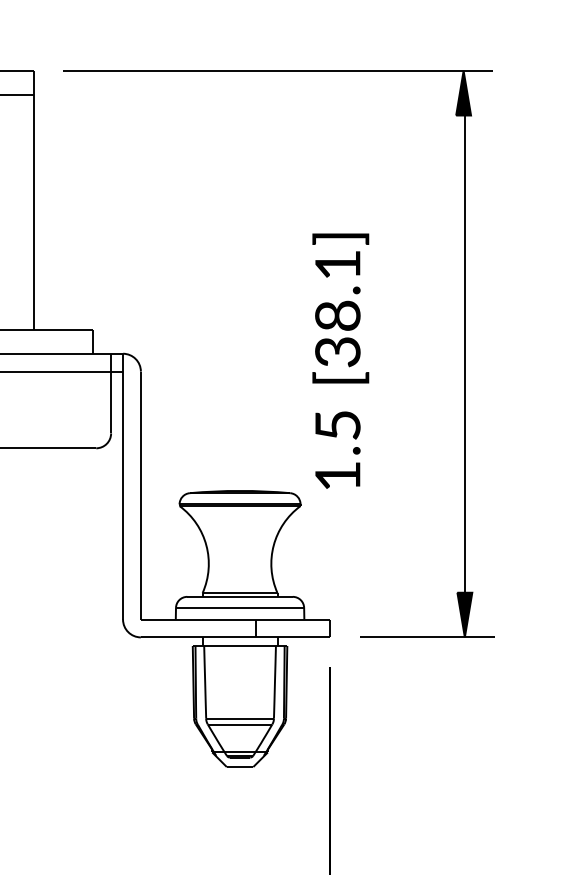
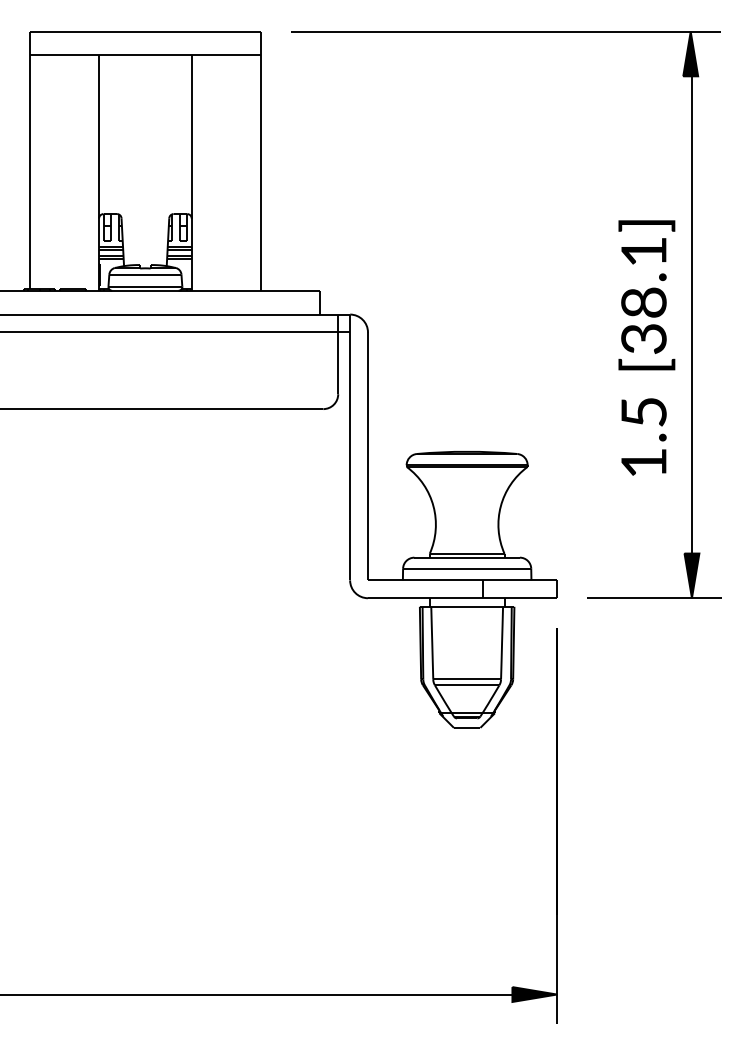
text: (340, 360) -> (646, 347), moved

